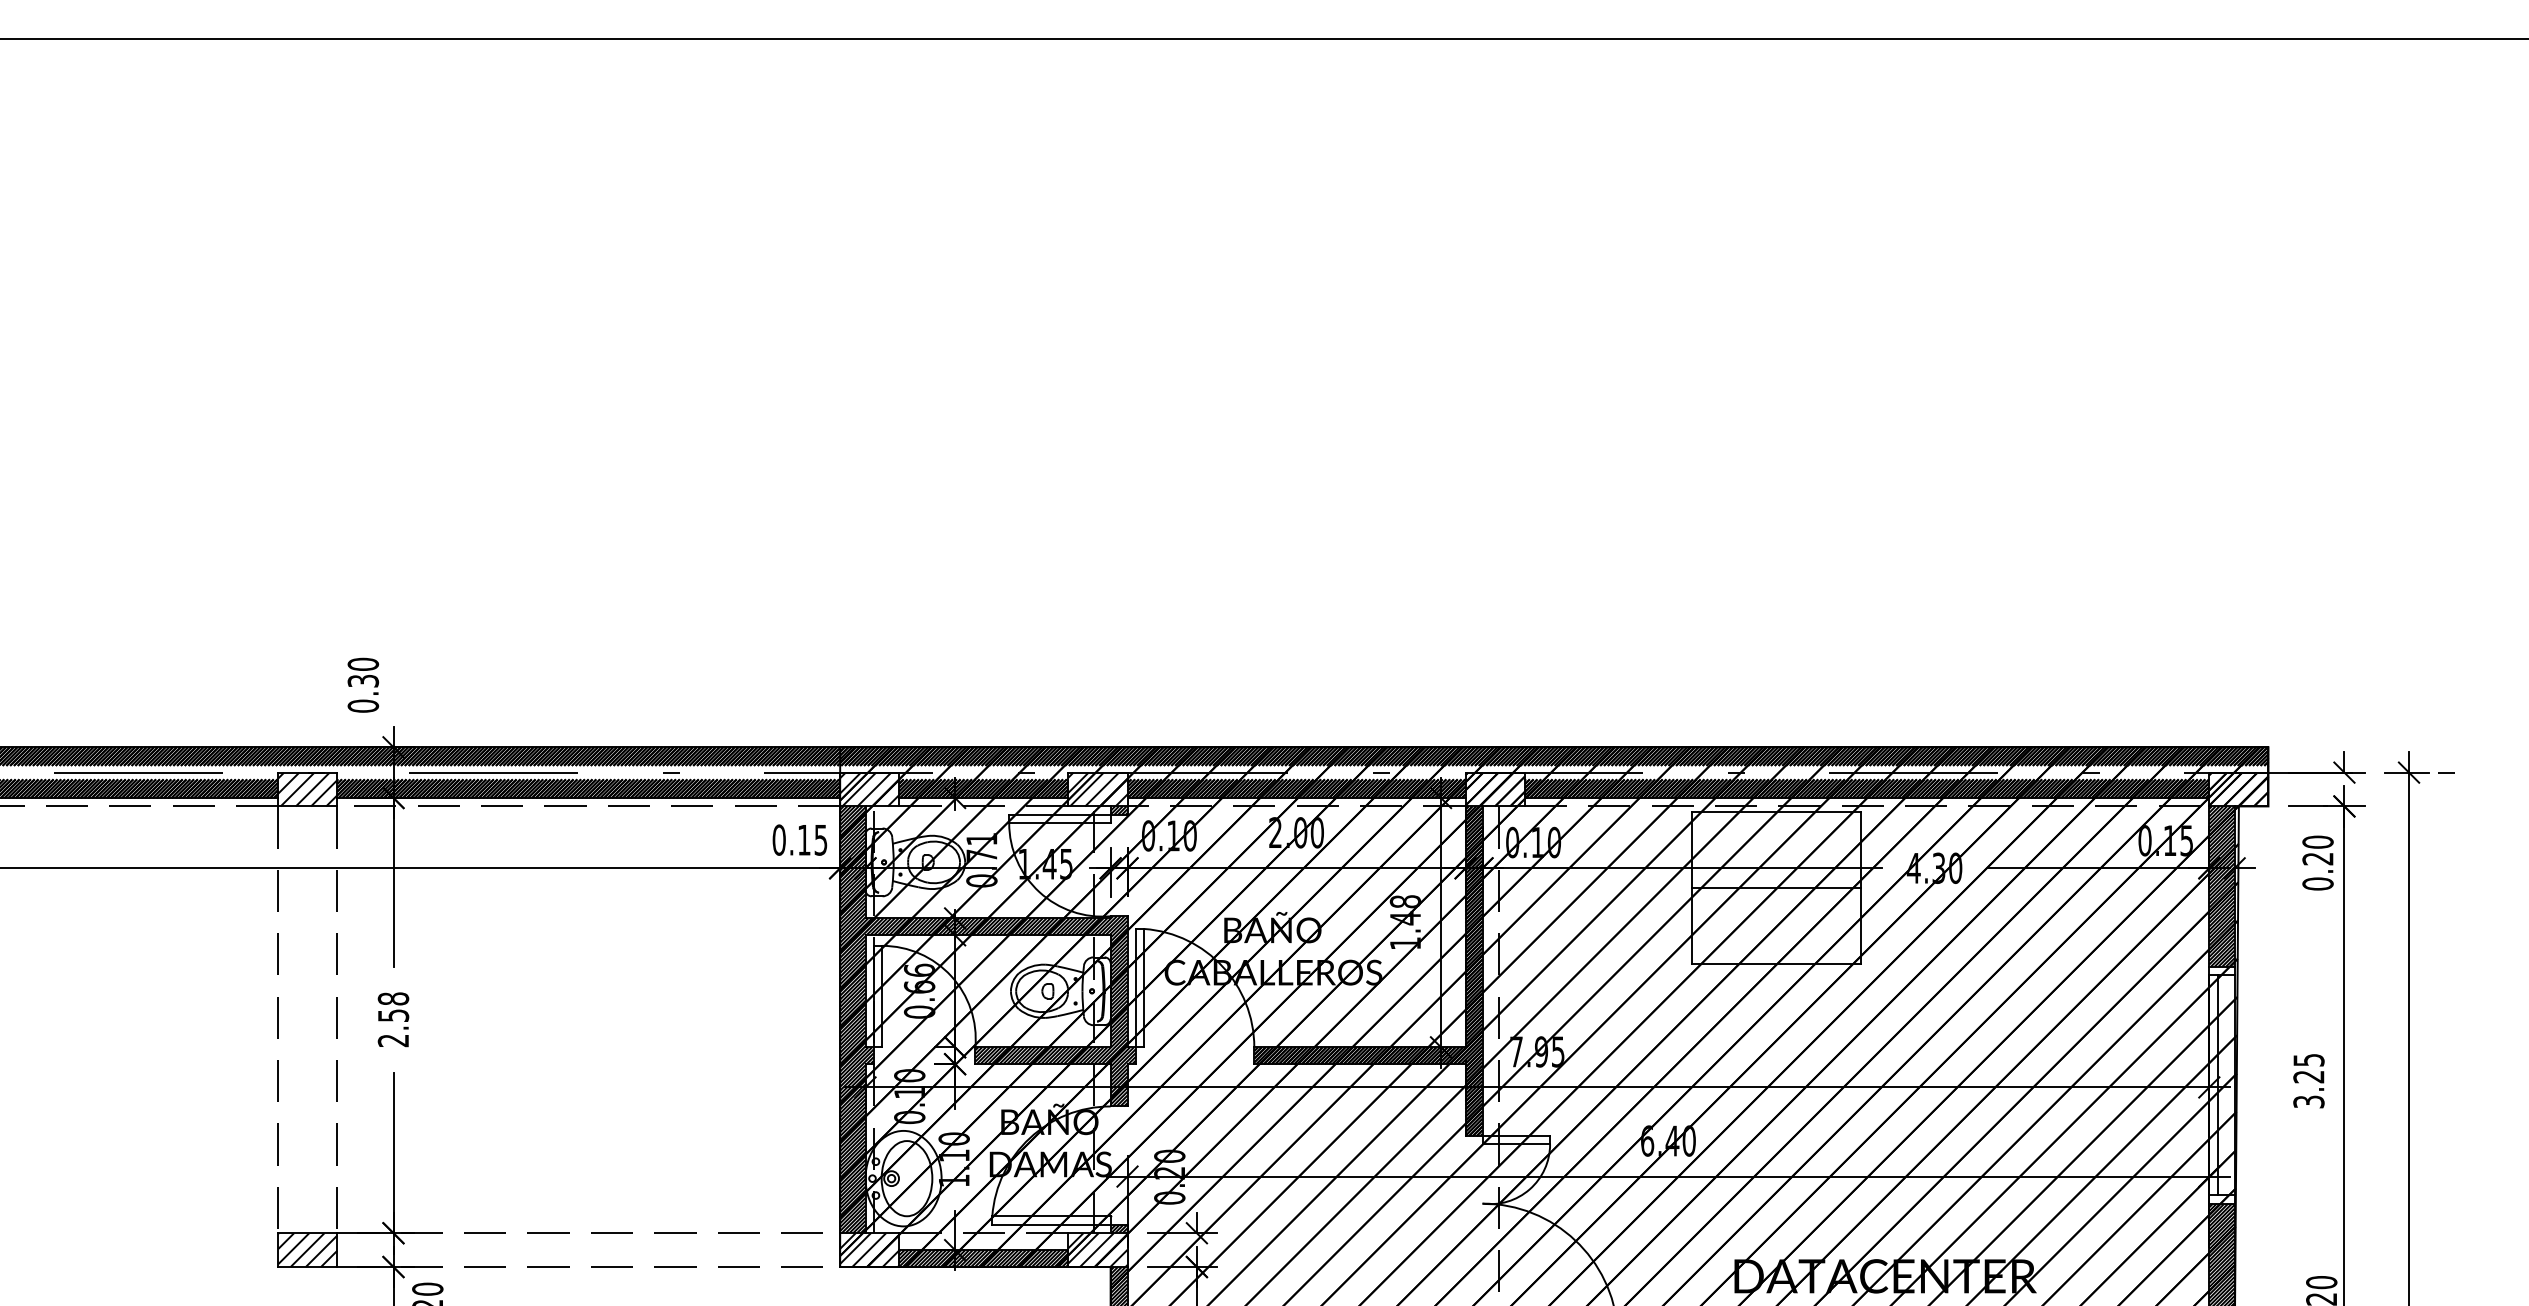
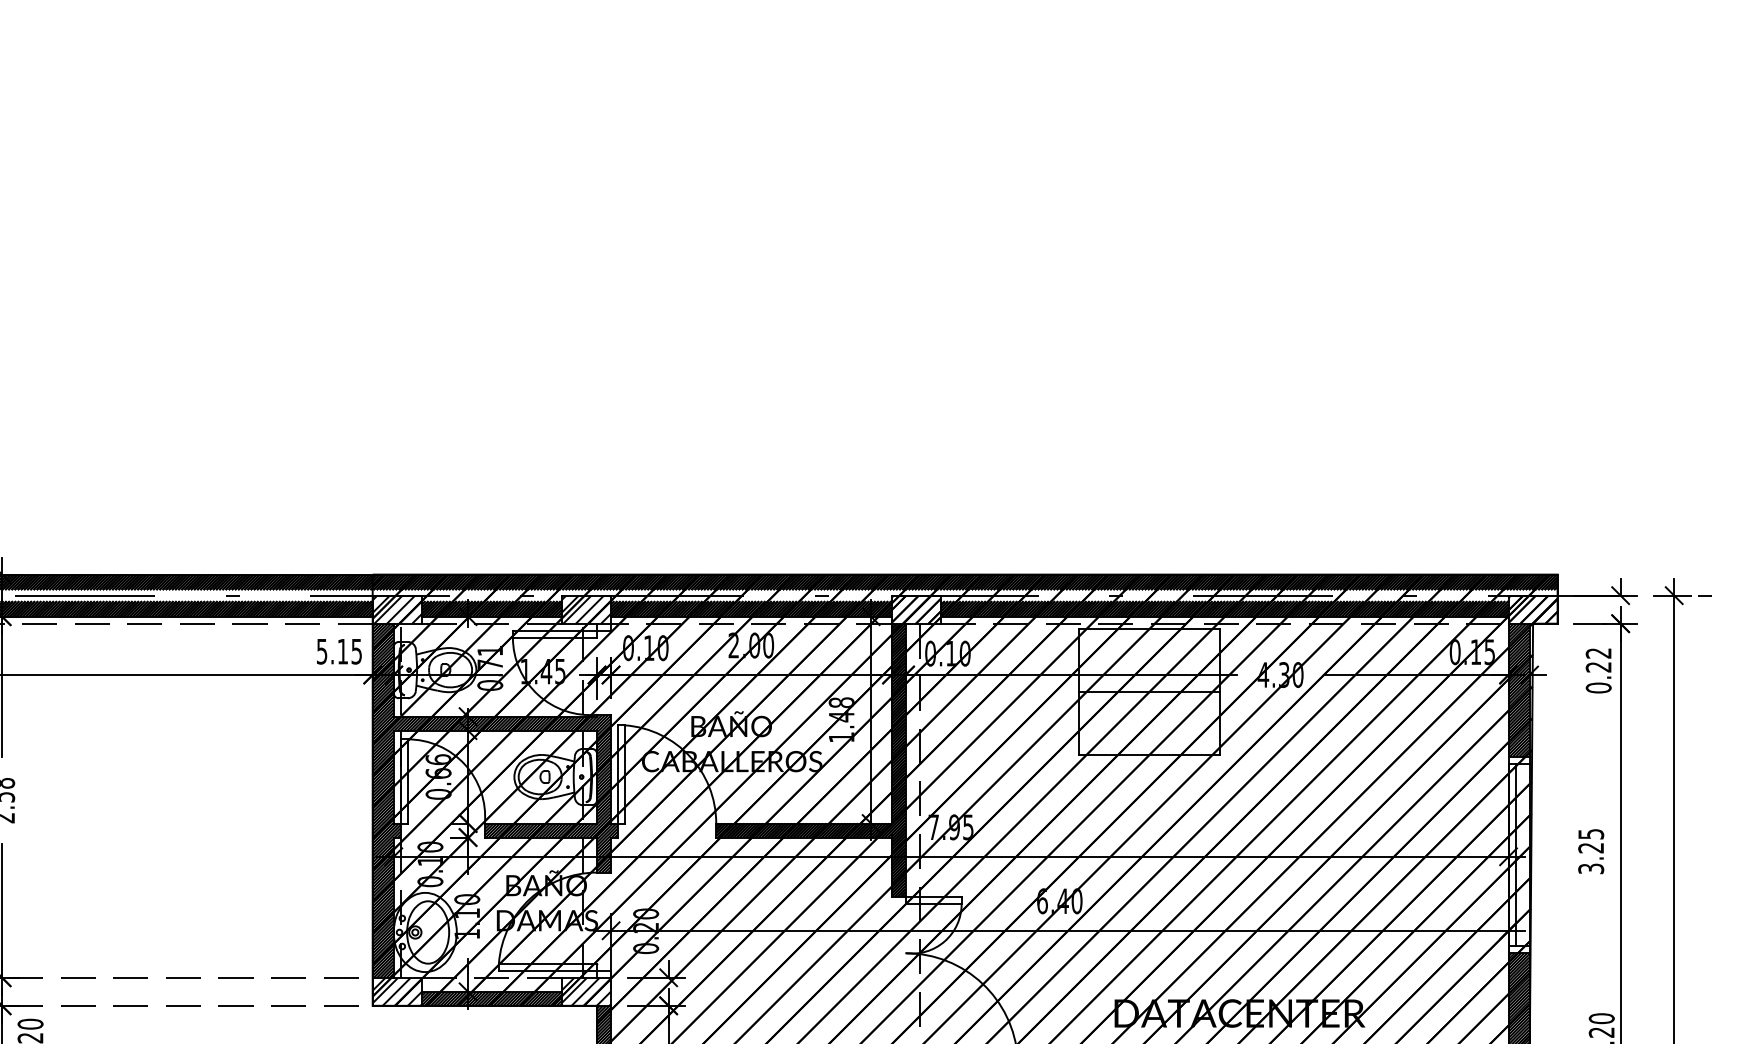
hatch: (1118, 810) -> (603, 627), removed
text: (778, 839) -> (321, 651), 0.15 -> 5.15
text: (2317, 841) -> (1598, 652), 0.20 -> 0.22
hatch: (1118, 1228) -> (603, 973), removed

